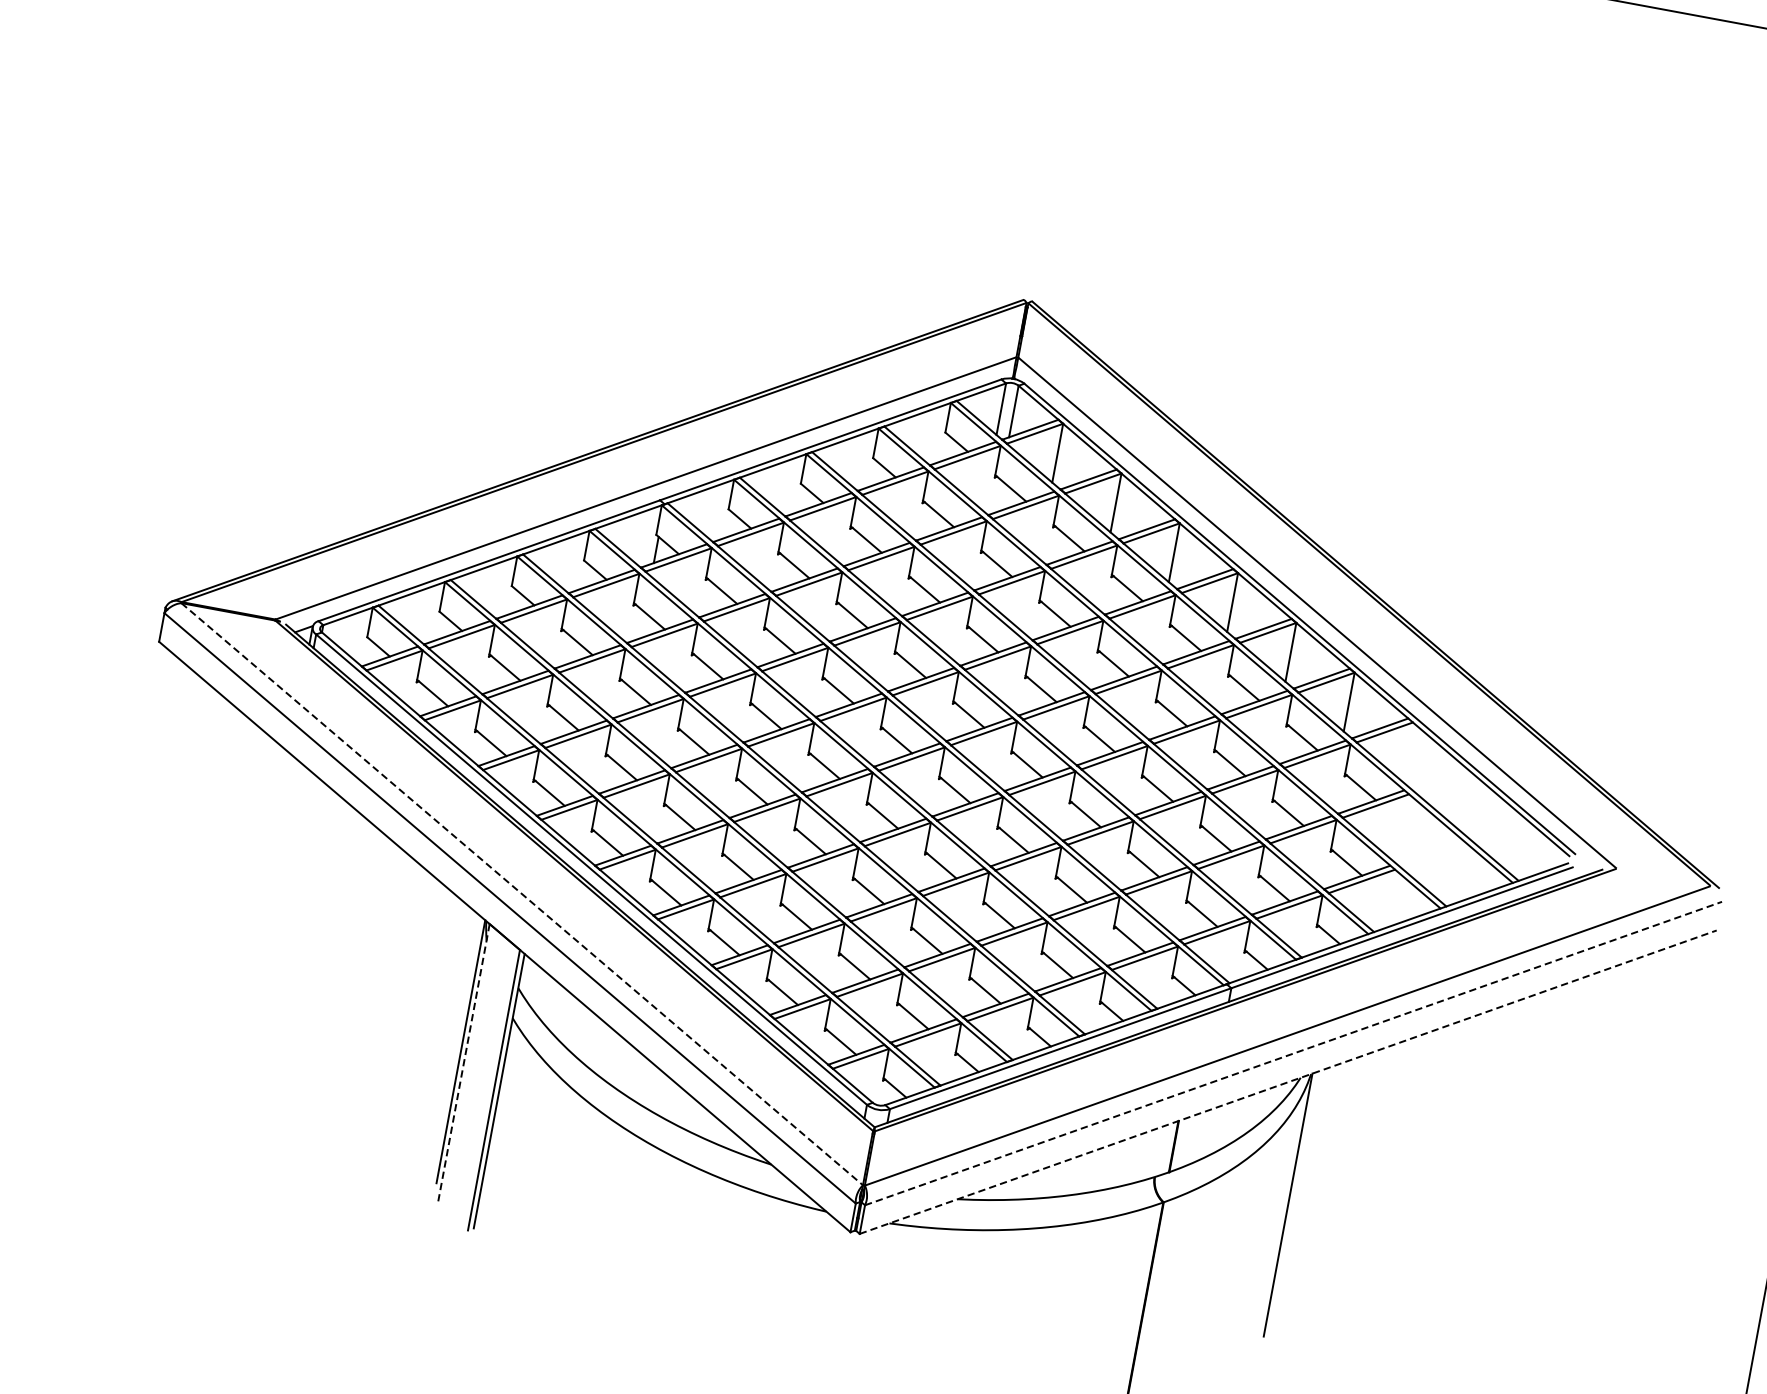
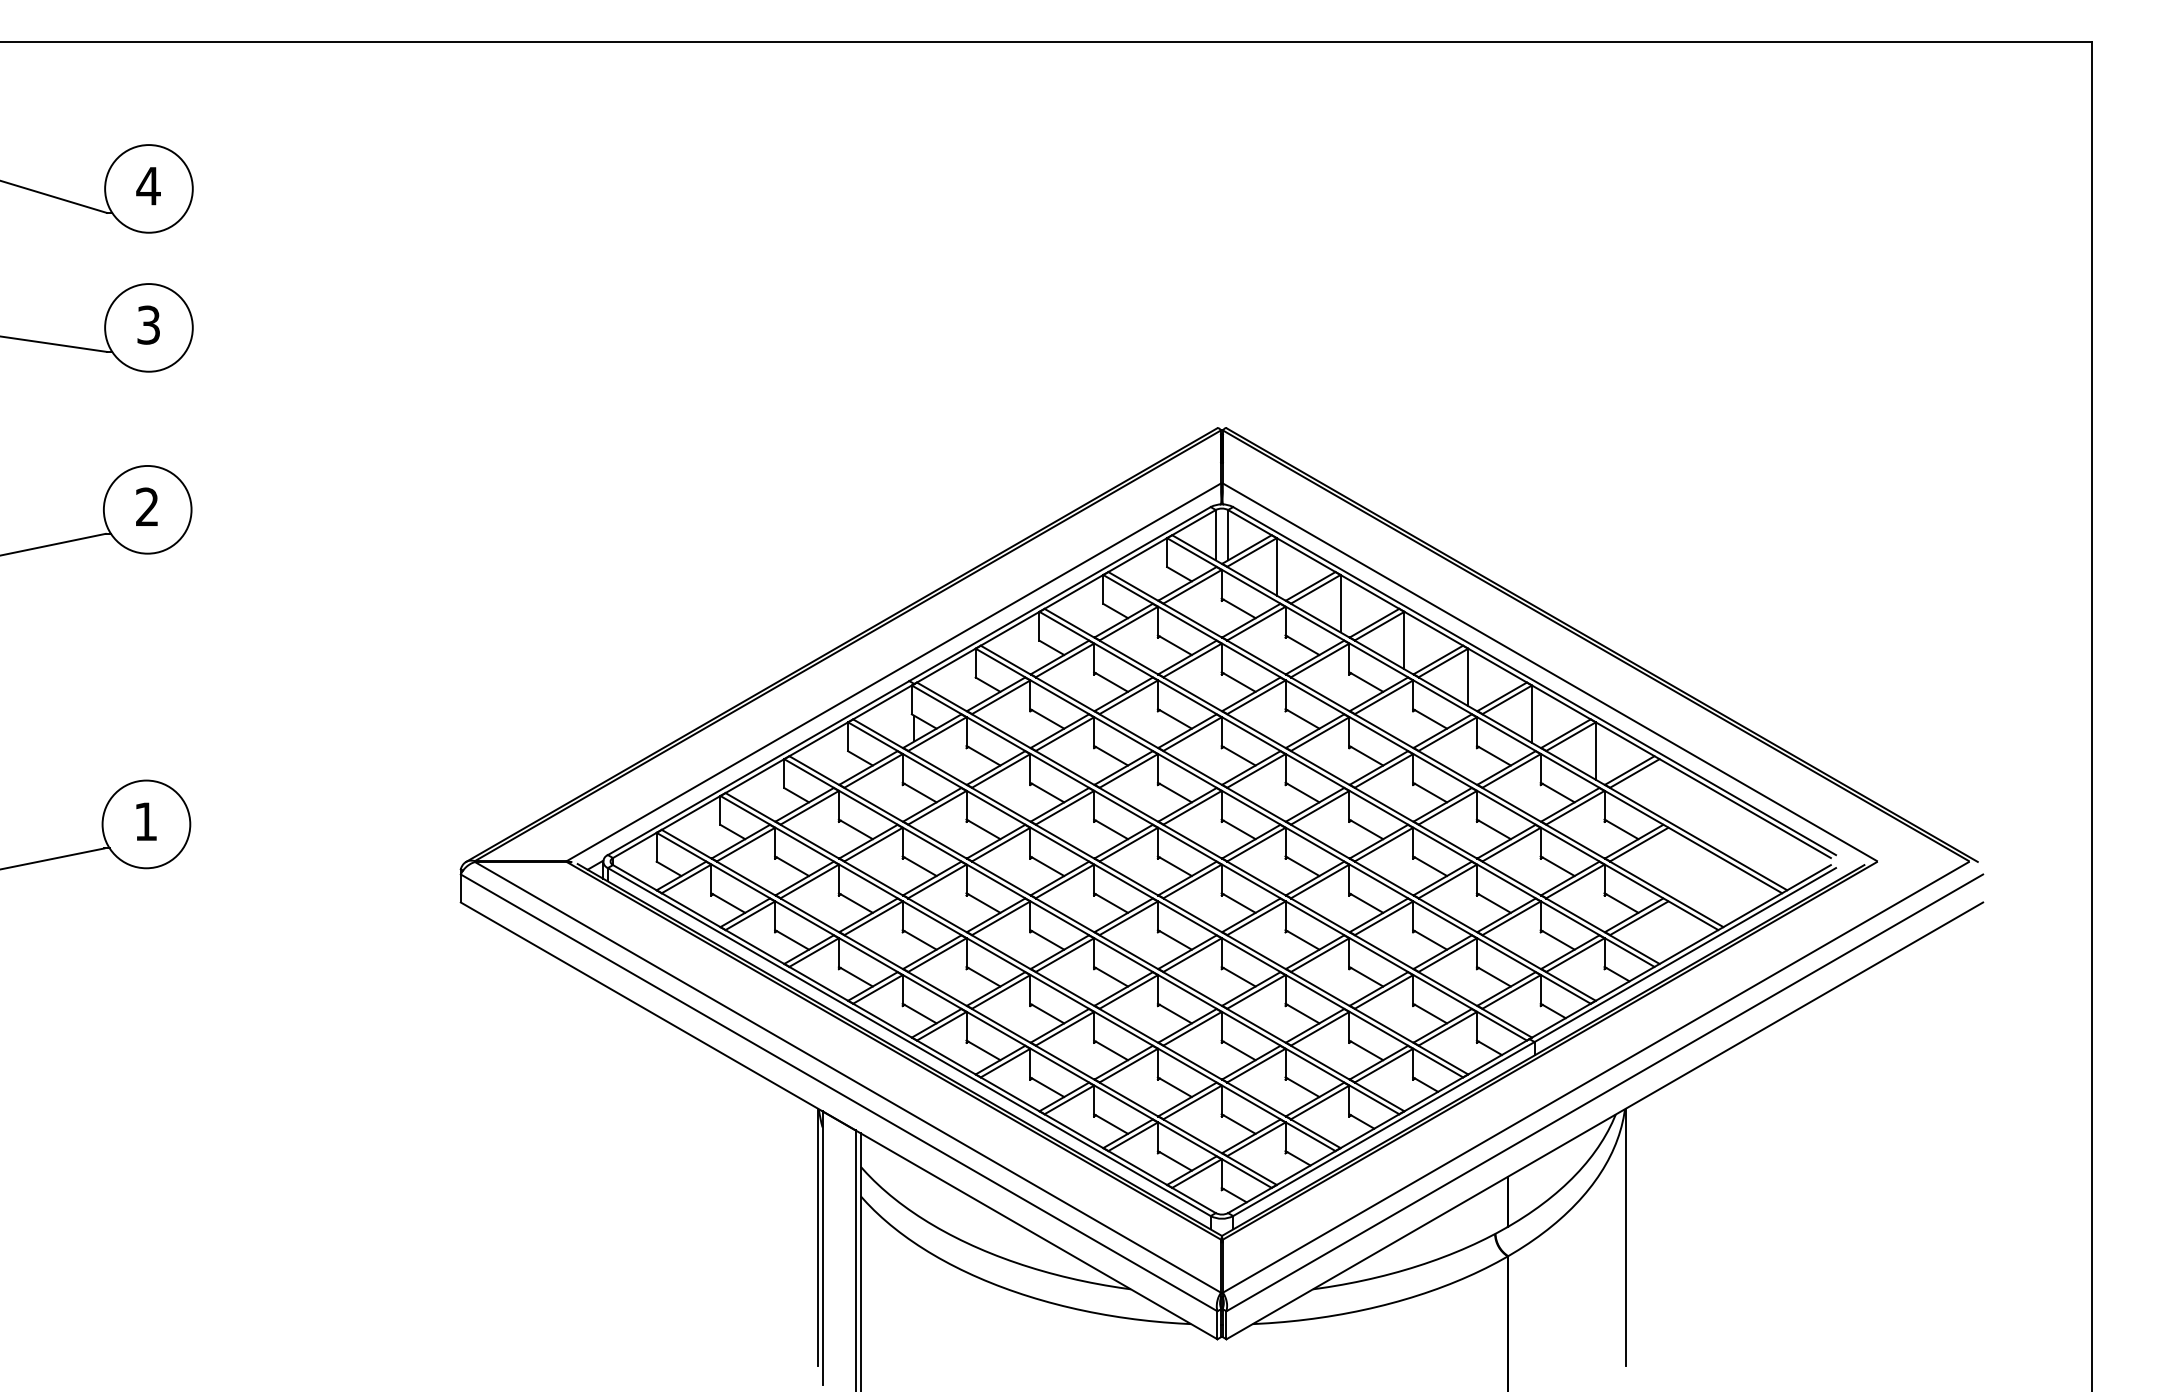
line: (522, 894) -> (848, 1077), dashed -> solid
line: (1293, 1053) -> (1604, 1092), dashed -> solid
line: (463, 1064) -> (822, 1248), dashed -> solid
line: (1287, 1081) -> (1604, 1120), dashed -> solid

